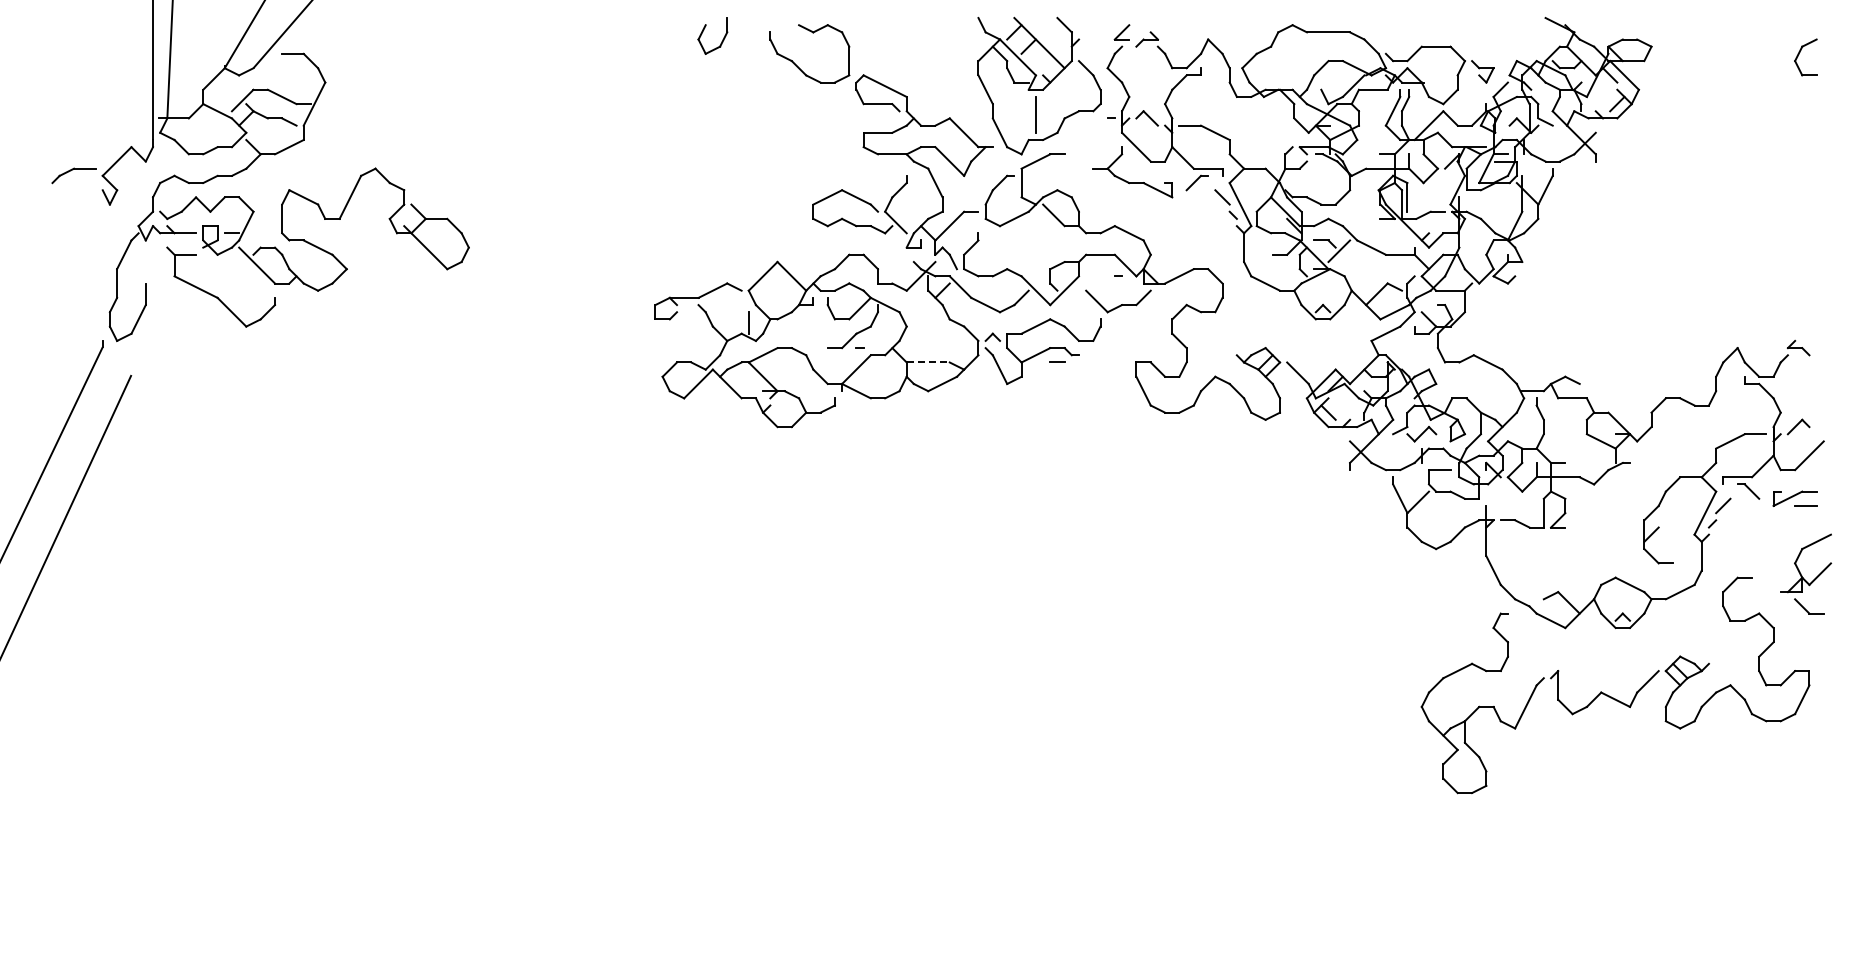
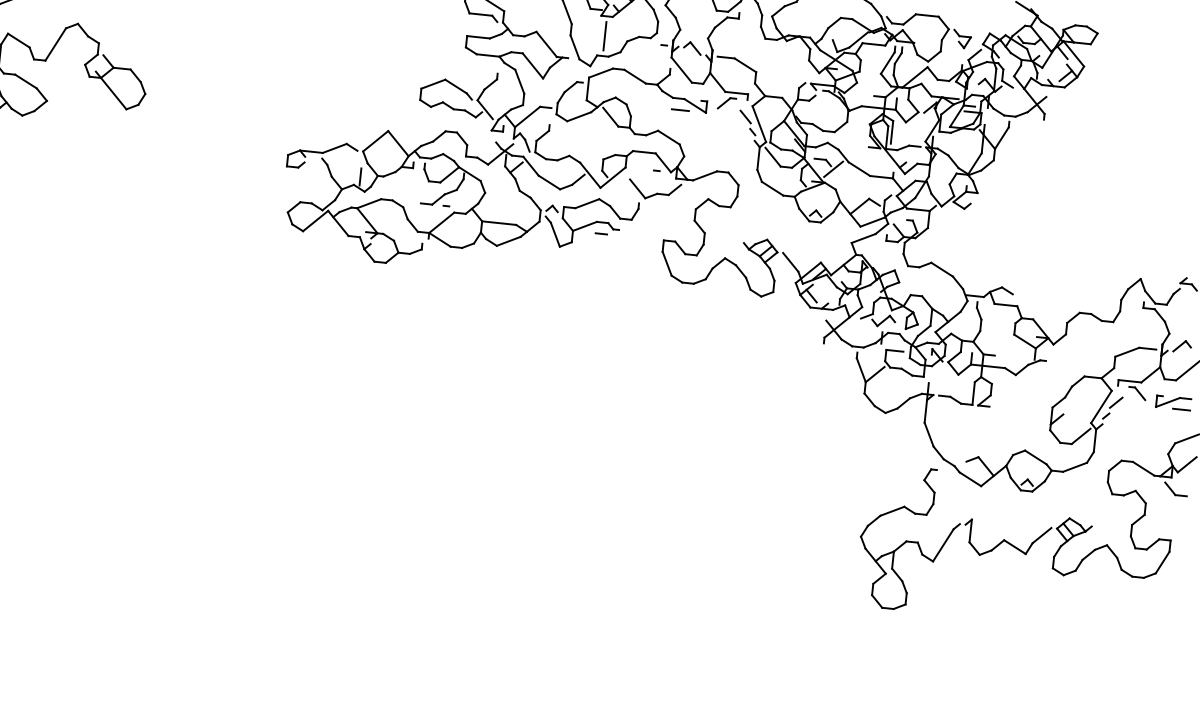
line: (1078, 161) -> (634, 76), added
line: (1139, 196) -> (680, 109), added
line: (1261, 243) -> (772, 156), added
line: (928, 362) -> (499, 223), dashed -> solid
line: (1683, 552) -> (1080, 436), added
line: (1766, 584) -> (1143, 468), added

